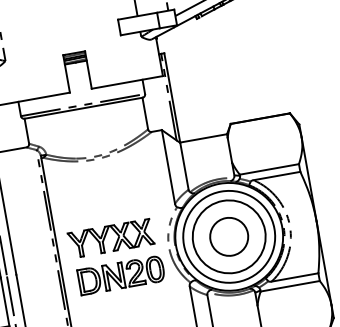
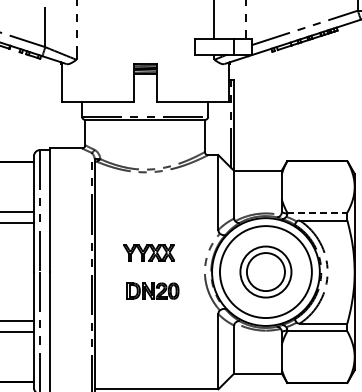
line: (269, 169) -> (317, 212), solid -> dashed
circle: (228, 236) -> (265, 271), size x0.7
part: (110, 238) -> (148, 252), size x0.6
part: (120, 274) -> (152, 290), size x0.6

